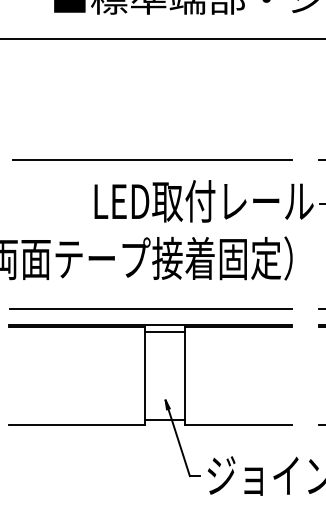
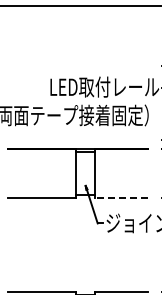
line: (151, 159) -> (78, 66), removed
line: (151, 308) -> (78, 140), removed
line: (237, 425) -> (121, 198), solid -> dashed

